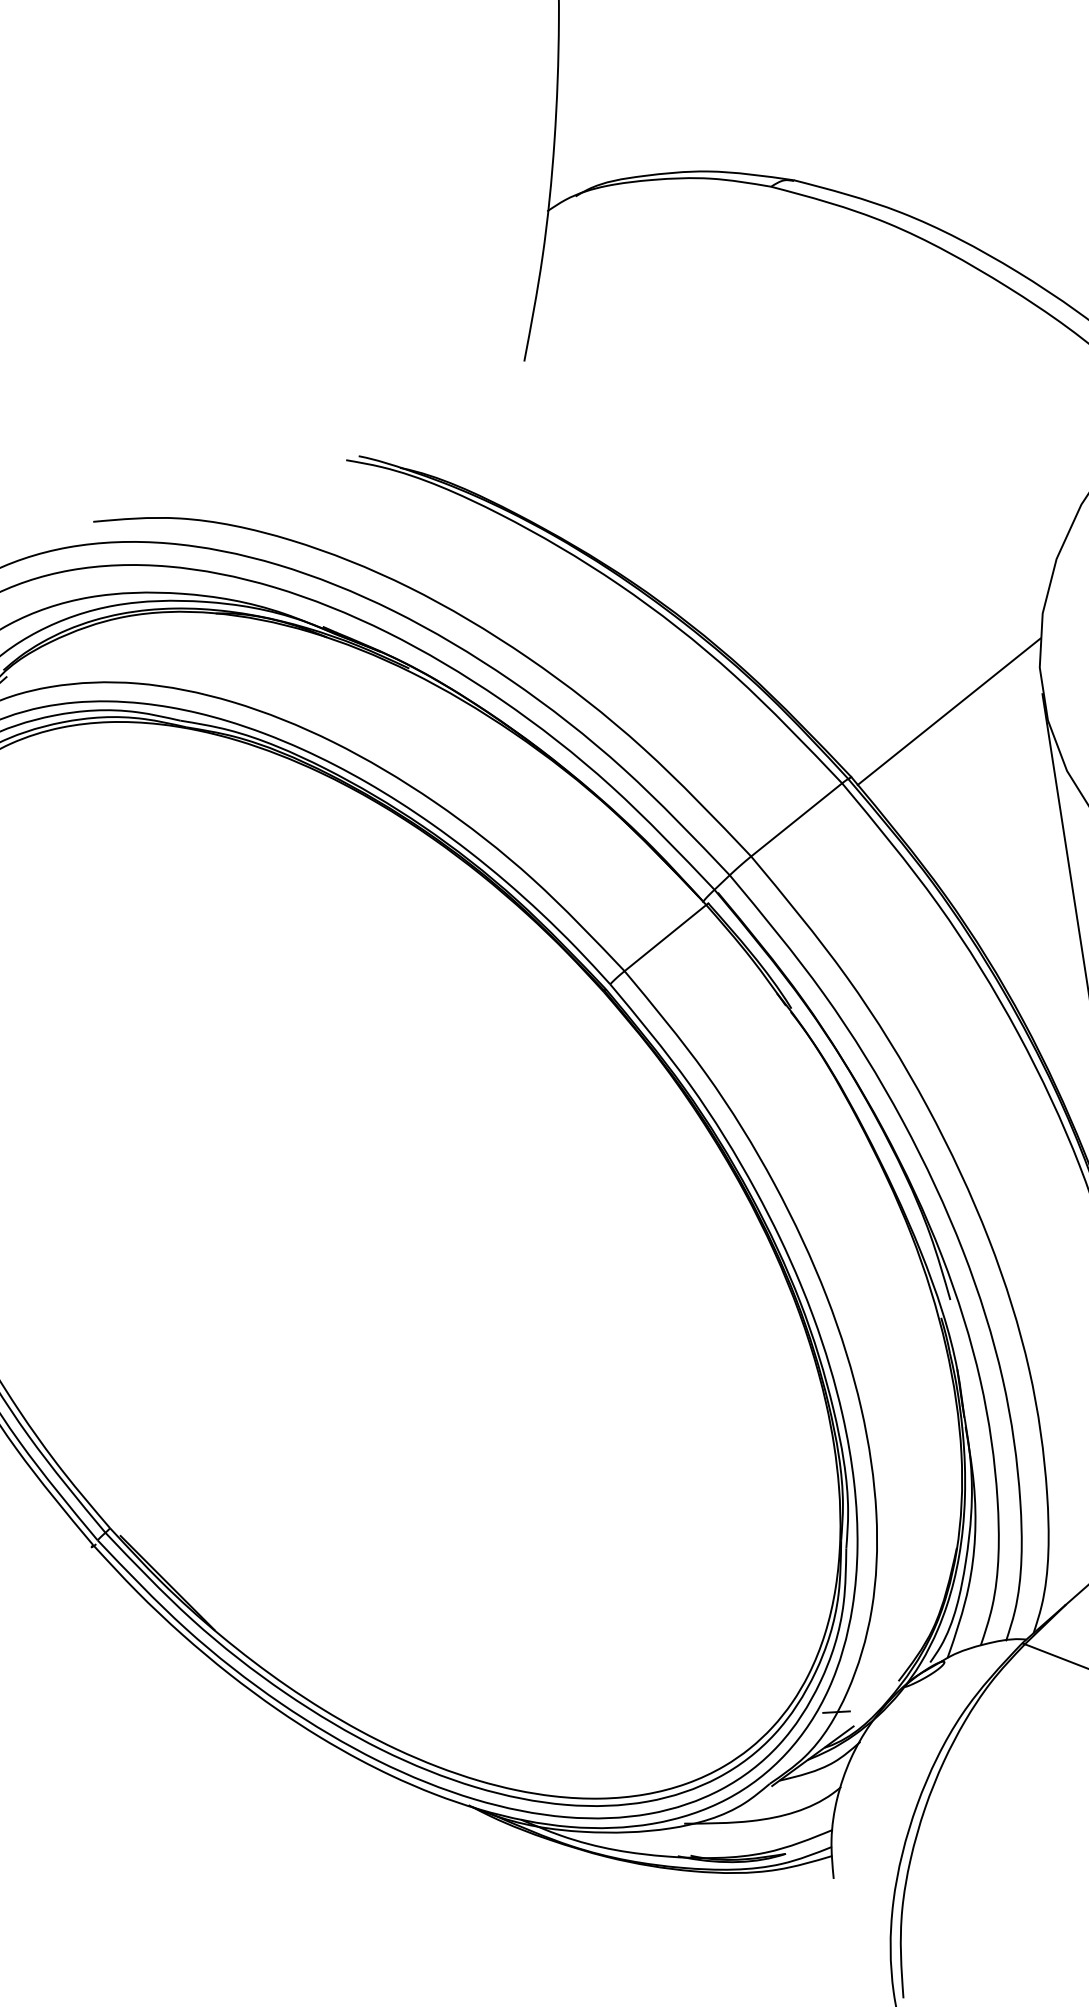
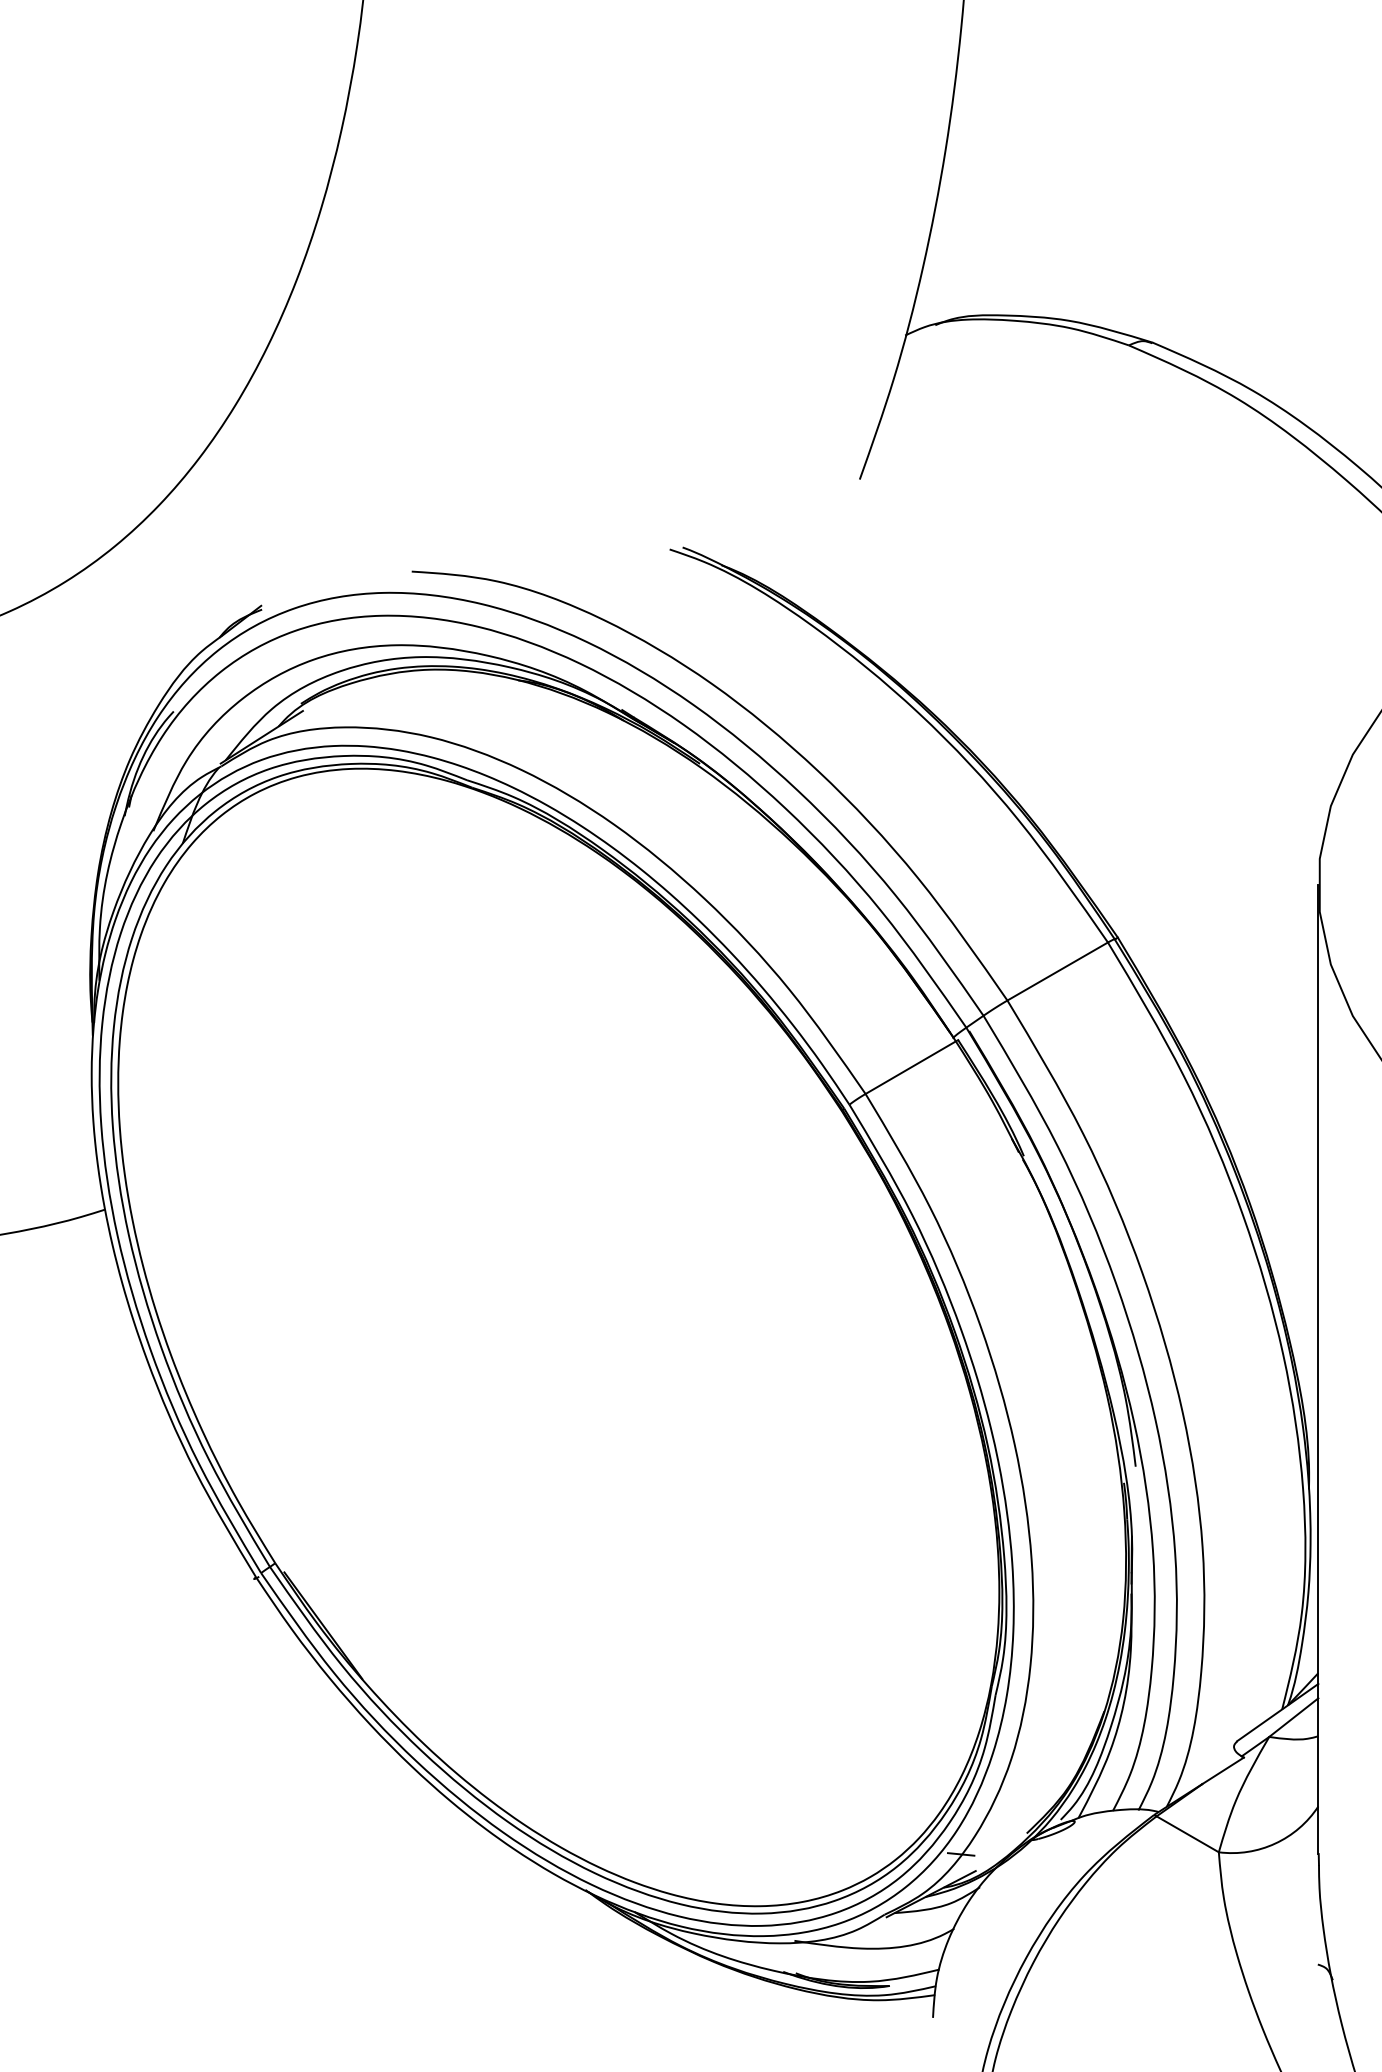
line: (948, 711) -> (1223, 888), removed

